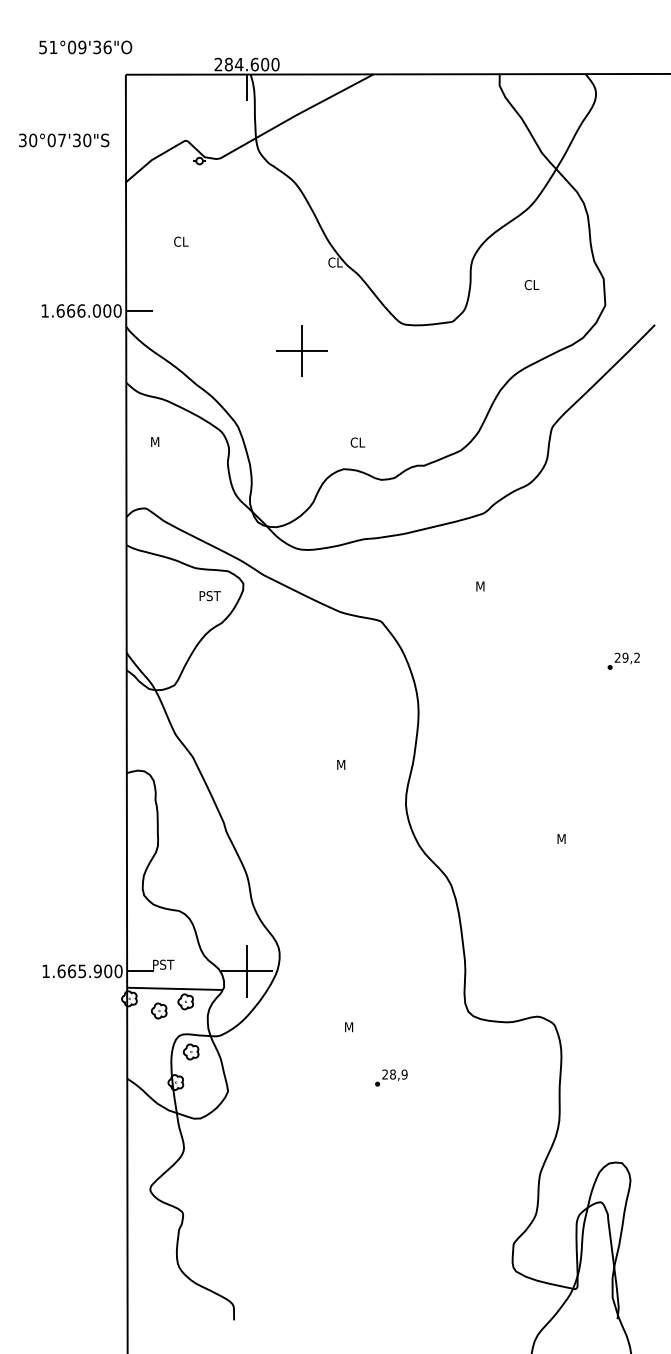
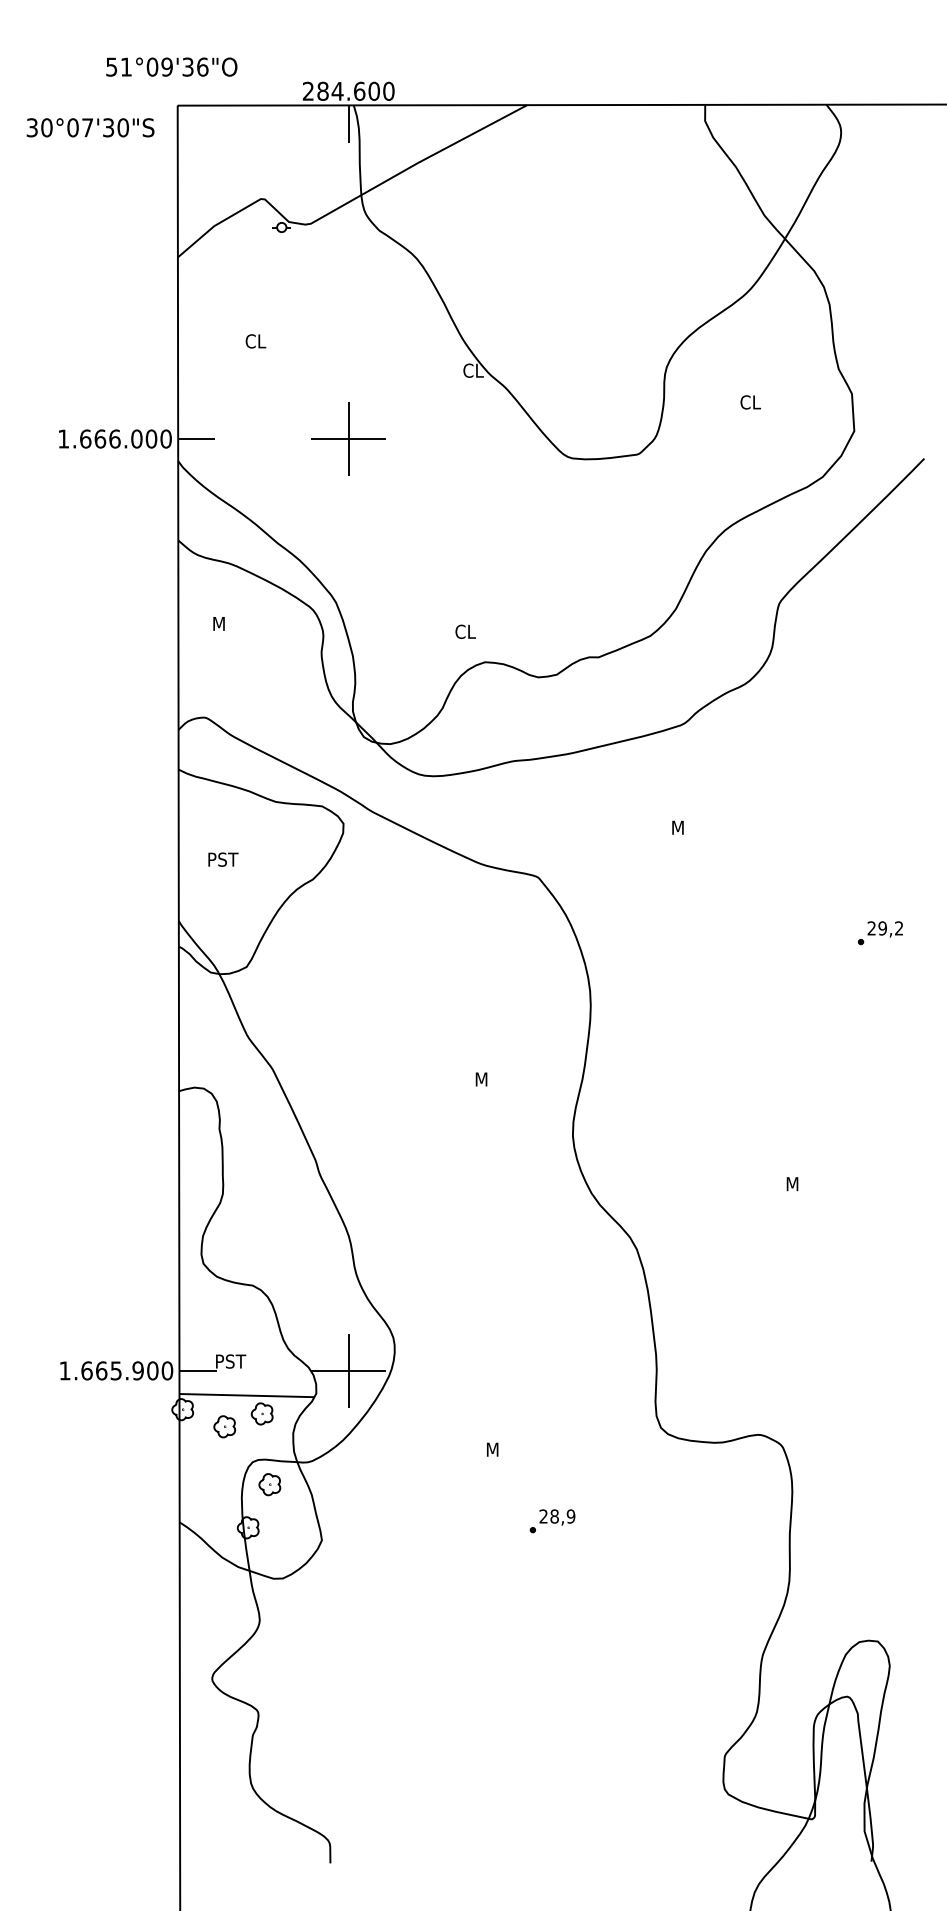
text: (85, 47) -> (171, 67), moved
text: (64, 140) -> (91, 127), moved
part: (301, 350) -> (347, 438), moved
text: (357, 442) -> (465, 631), moved
text: (209, 596) -> (222, 860), moved

